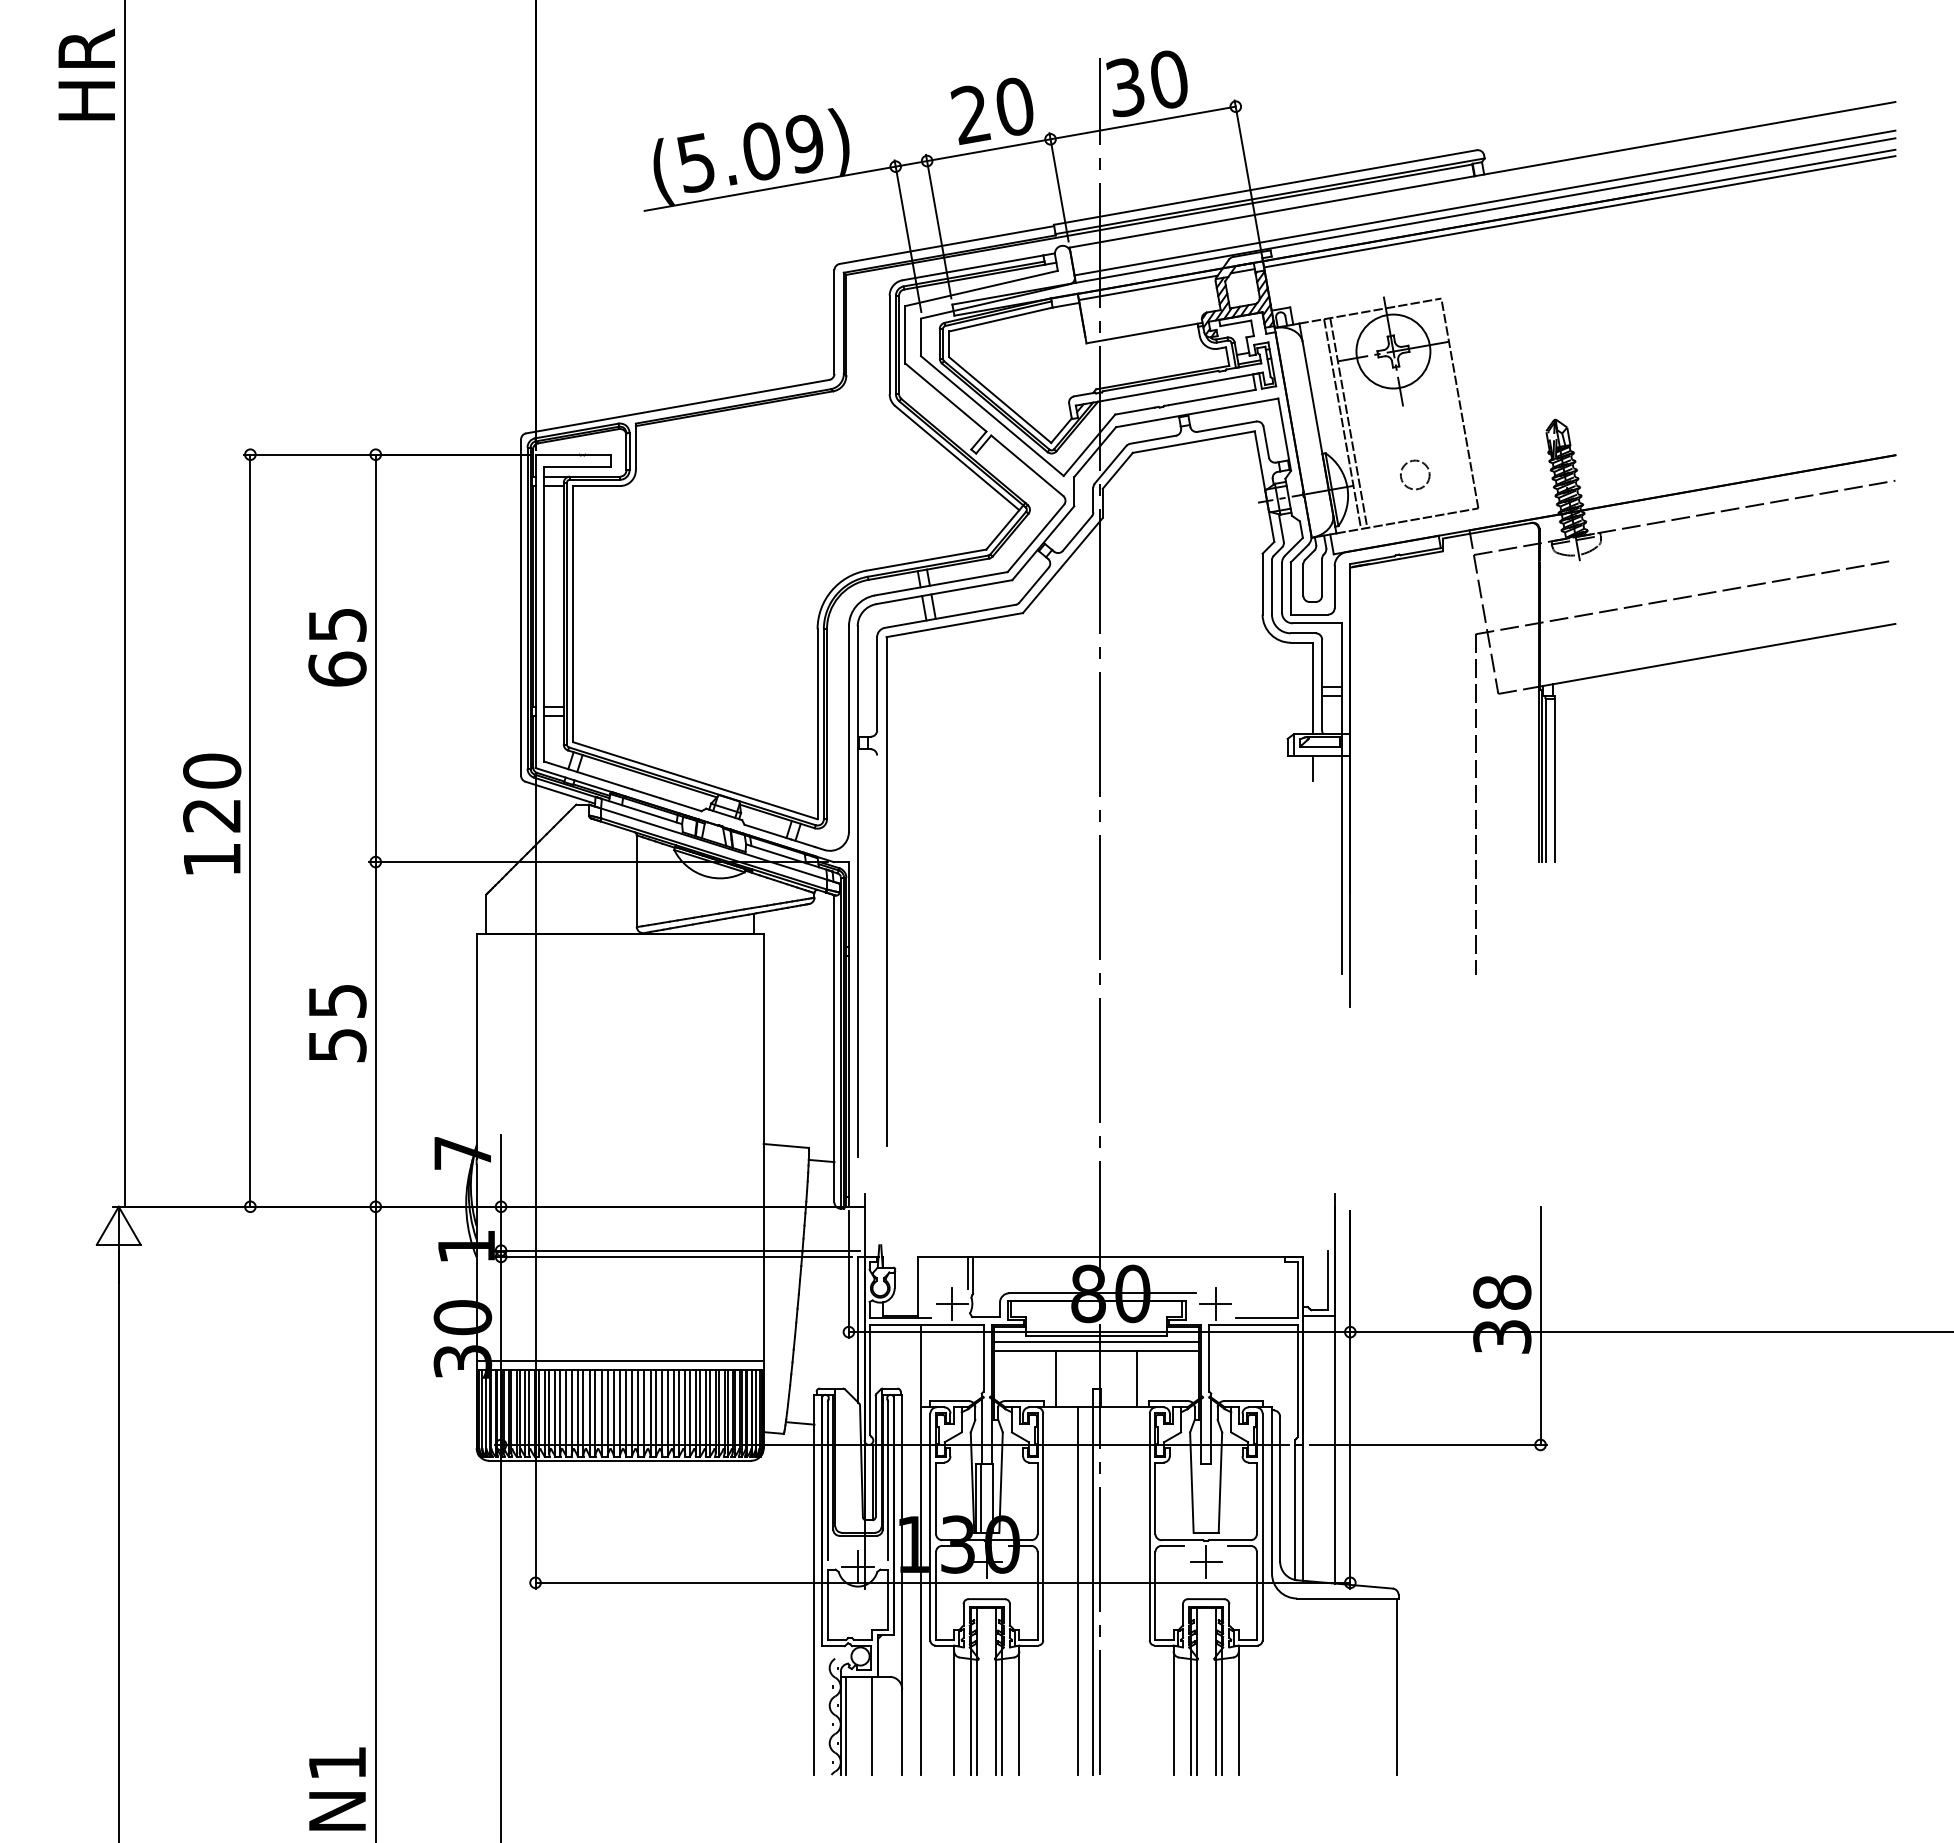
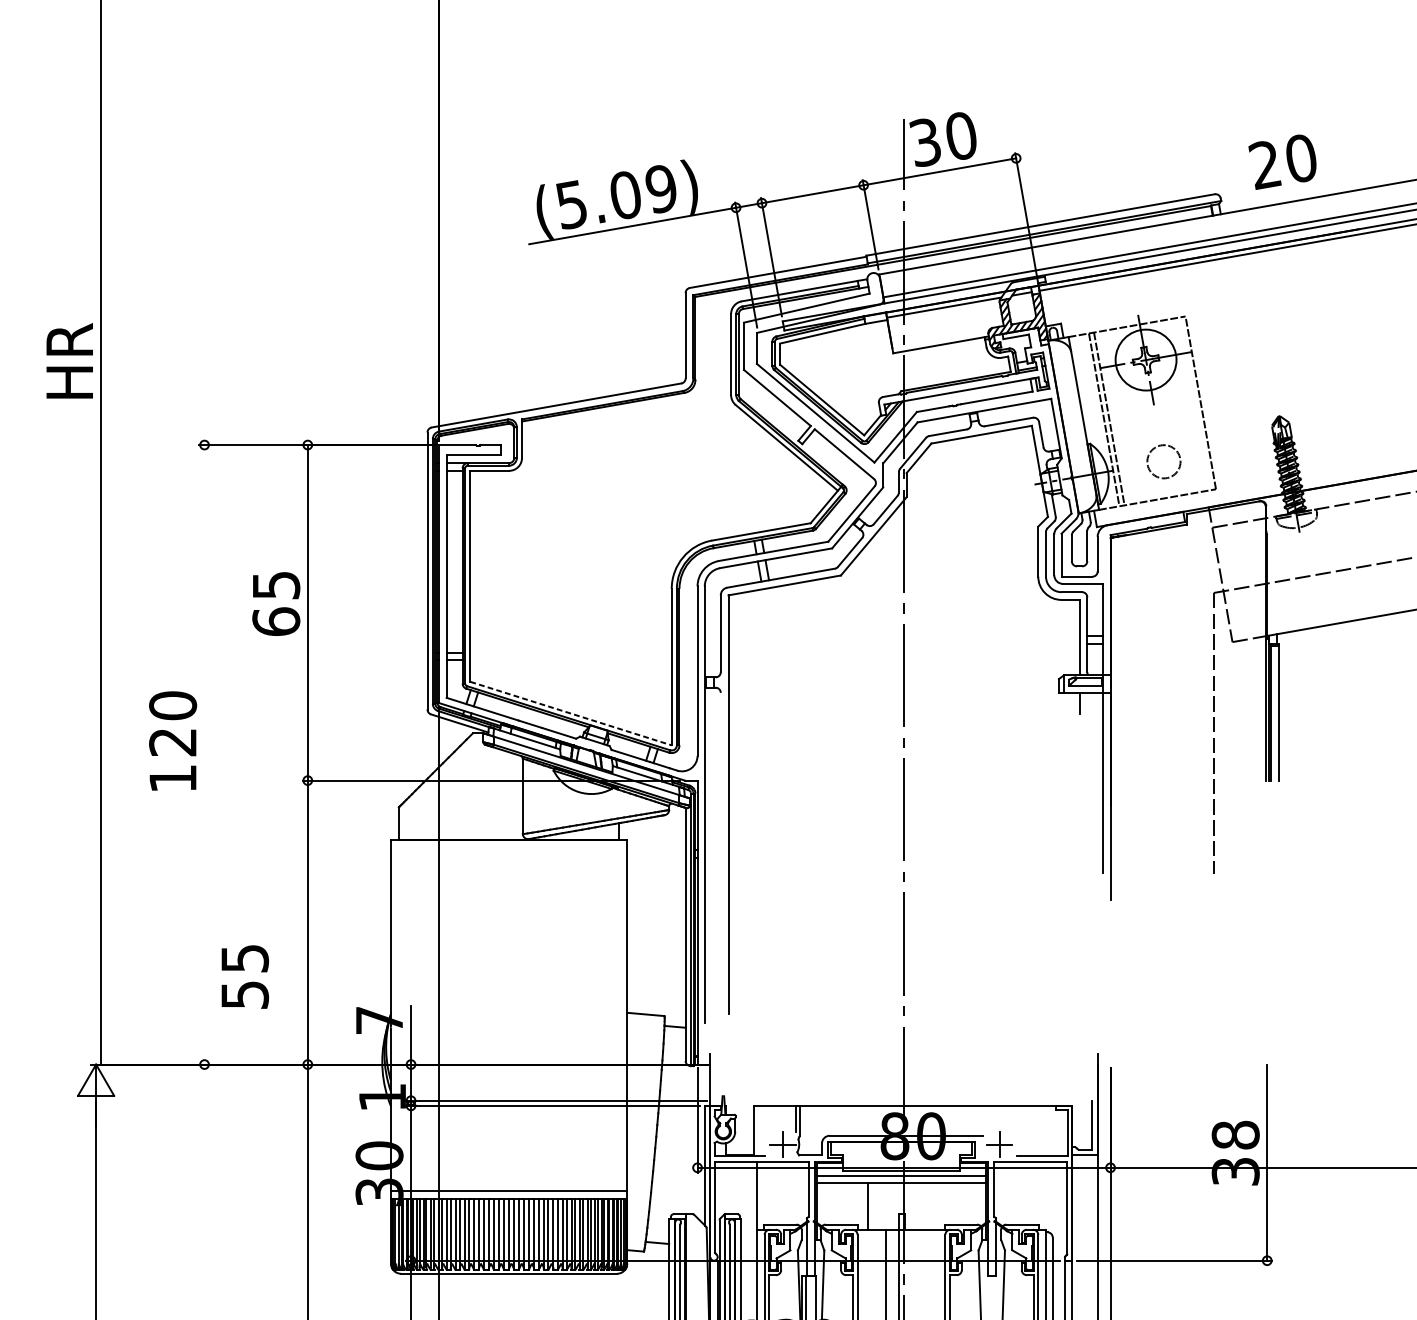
text: (86, 74) -> (69, 360), moved
text: (991, 110) -> (1282, 161), moved
circle: (1415, 474) -> (1164, 461), size x1.4
line: (695, 780) -> (571, 713), solid -> dashed
line: (250, 830) -> (204, 754), removed
text: (337, 1023) -> (244, 977), moved
line: (1136, 1378) -> (934, 1205), removed

